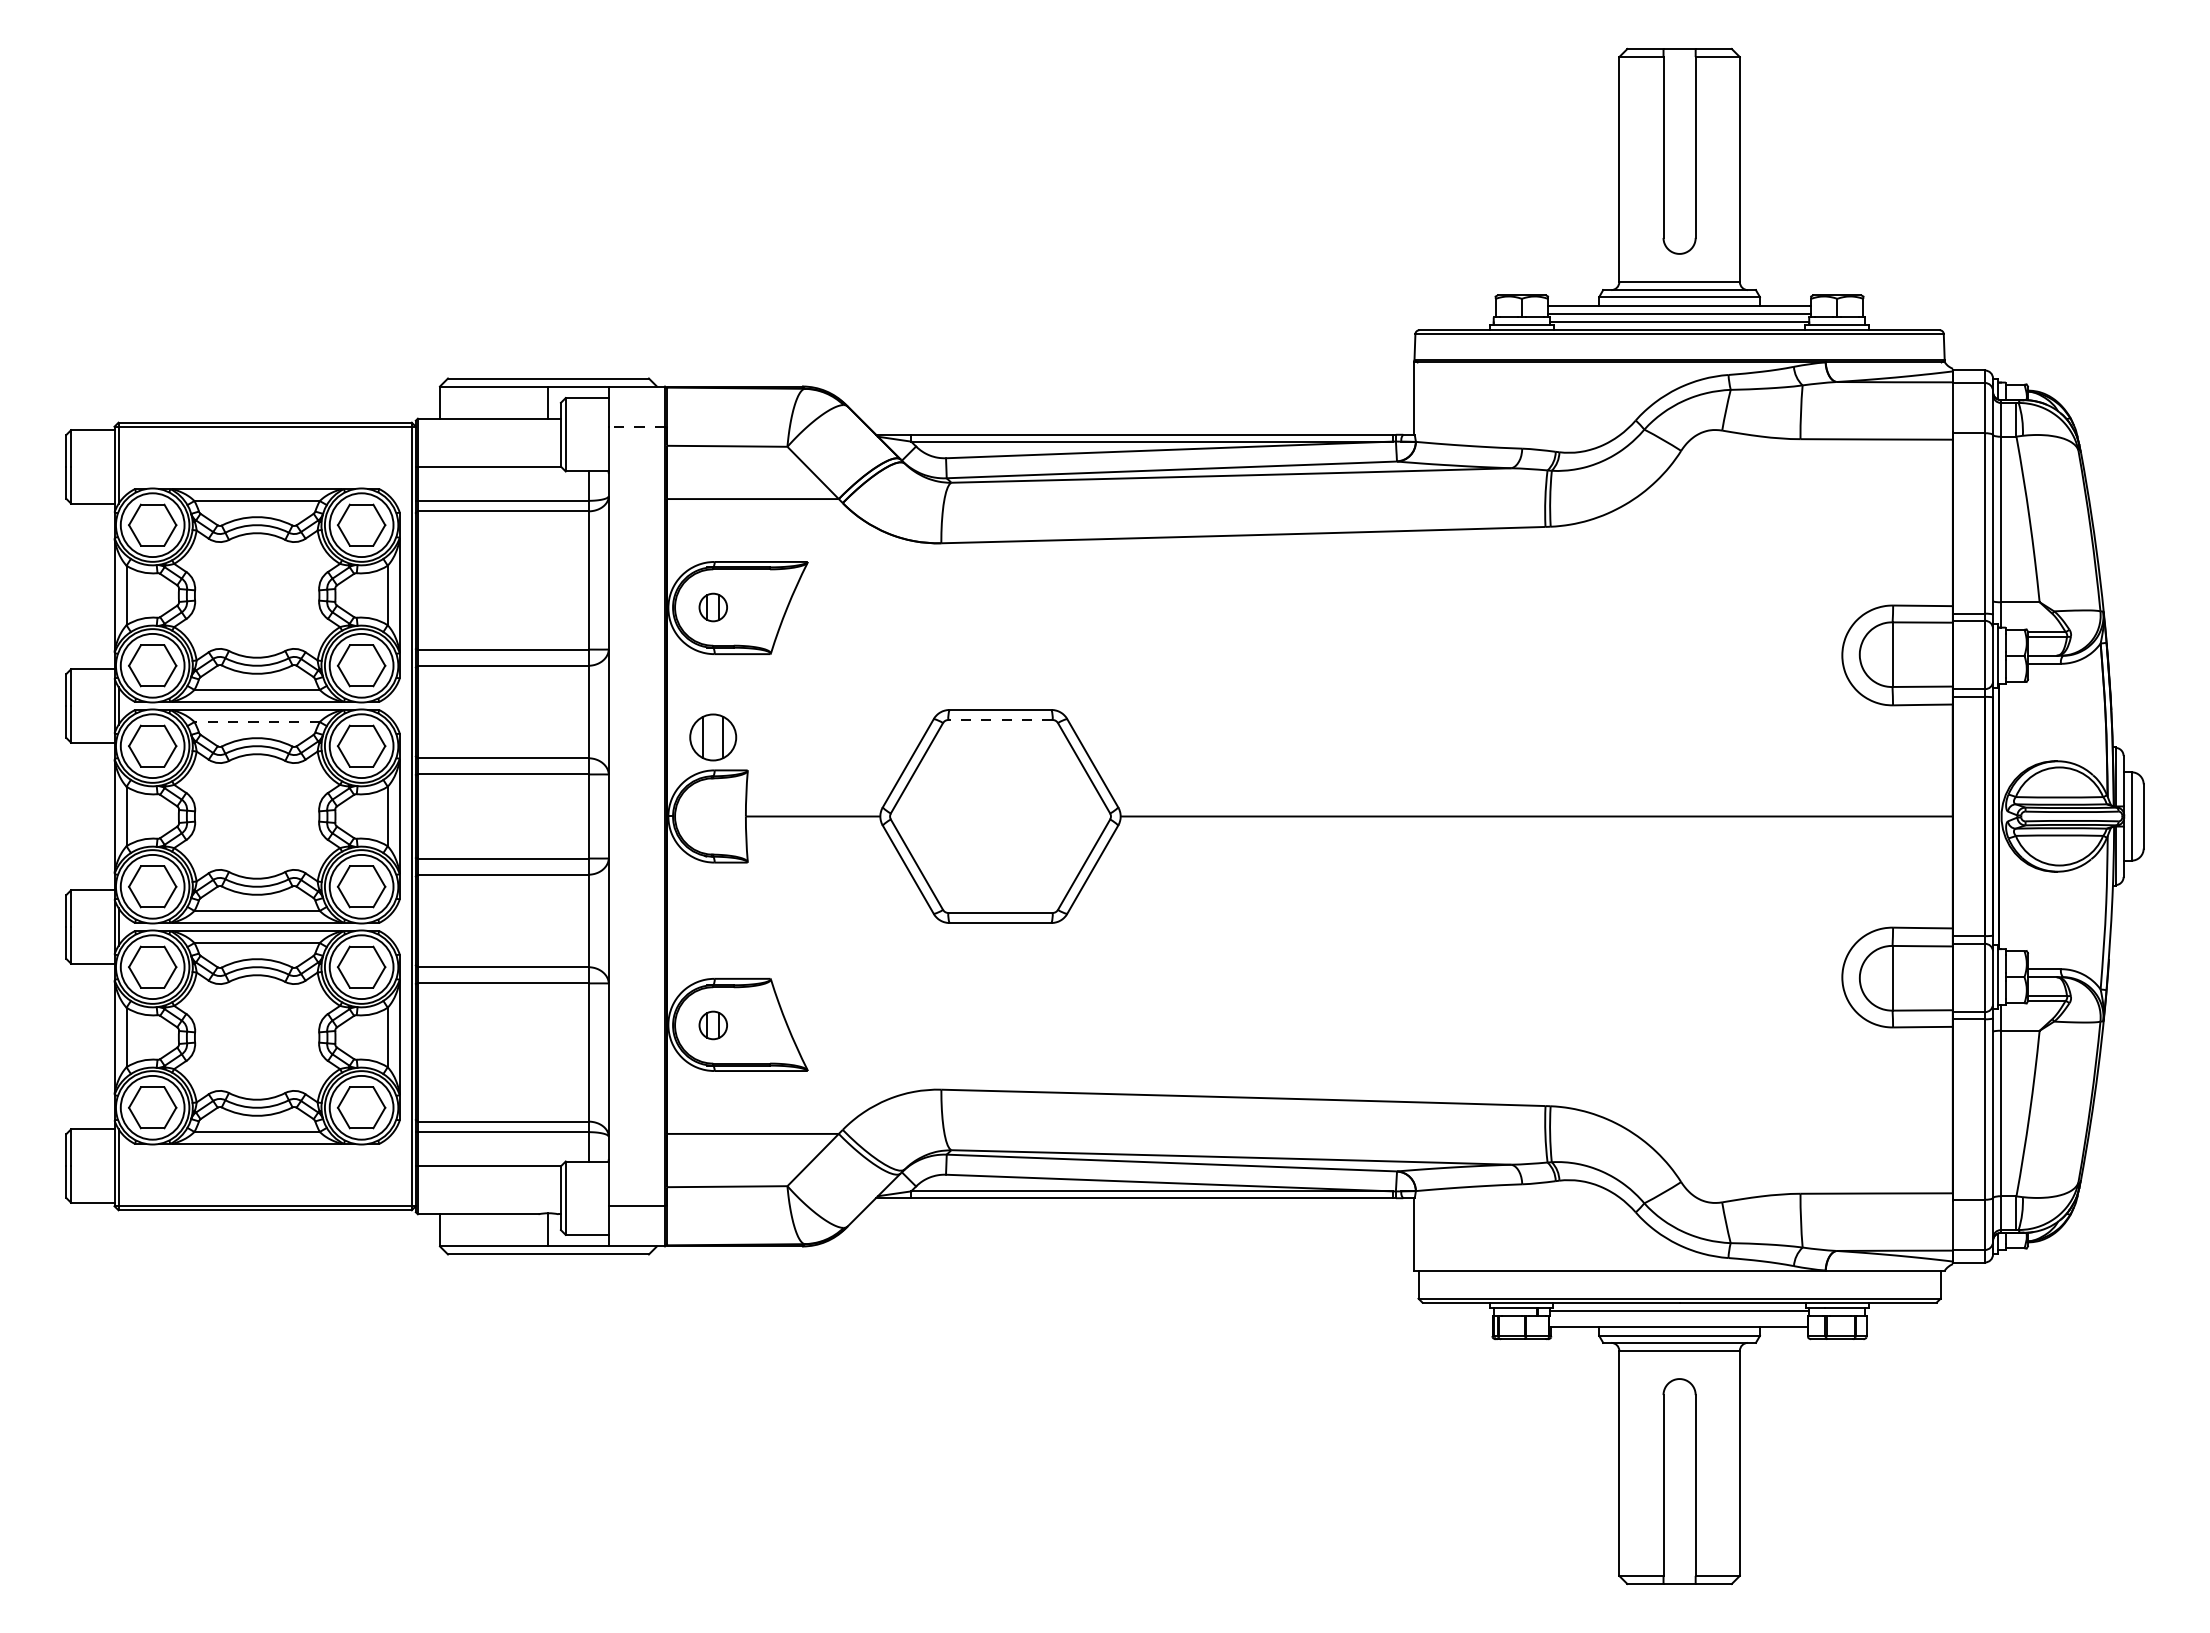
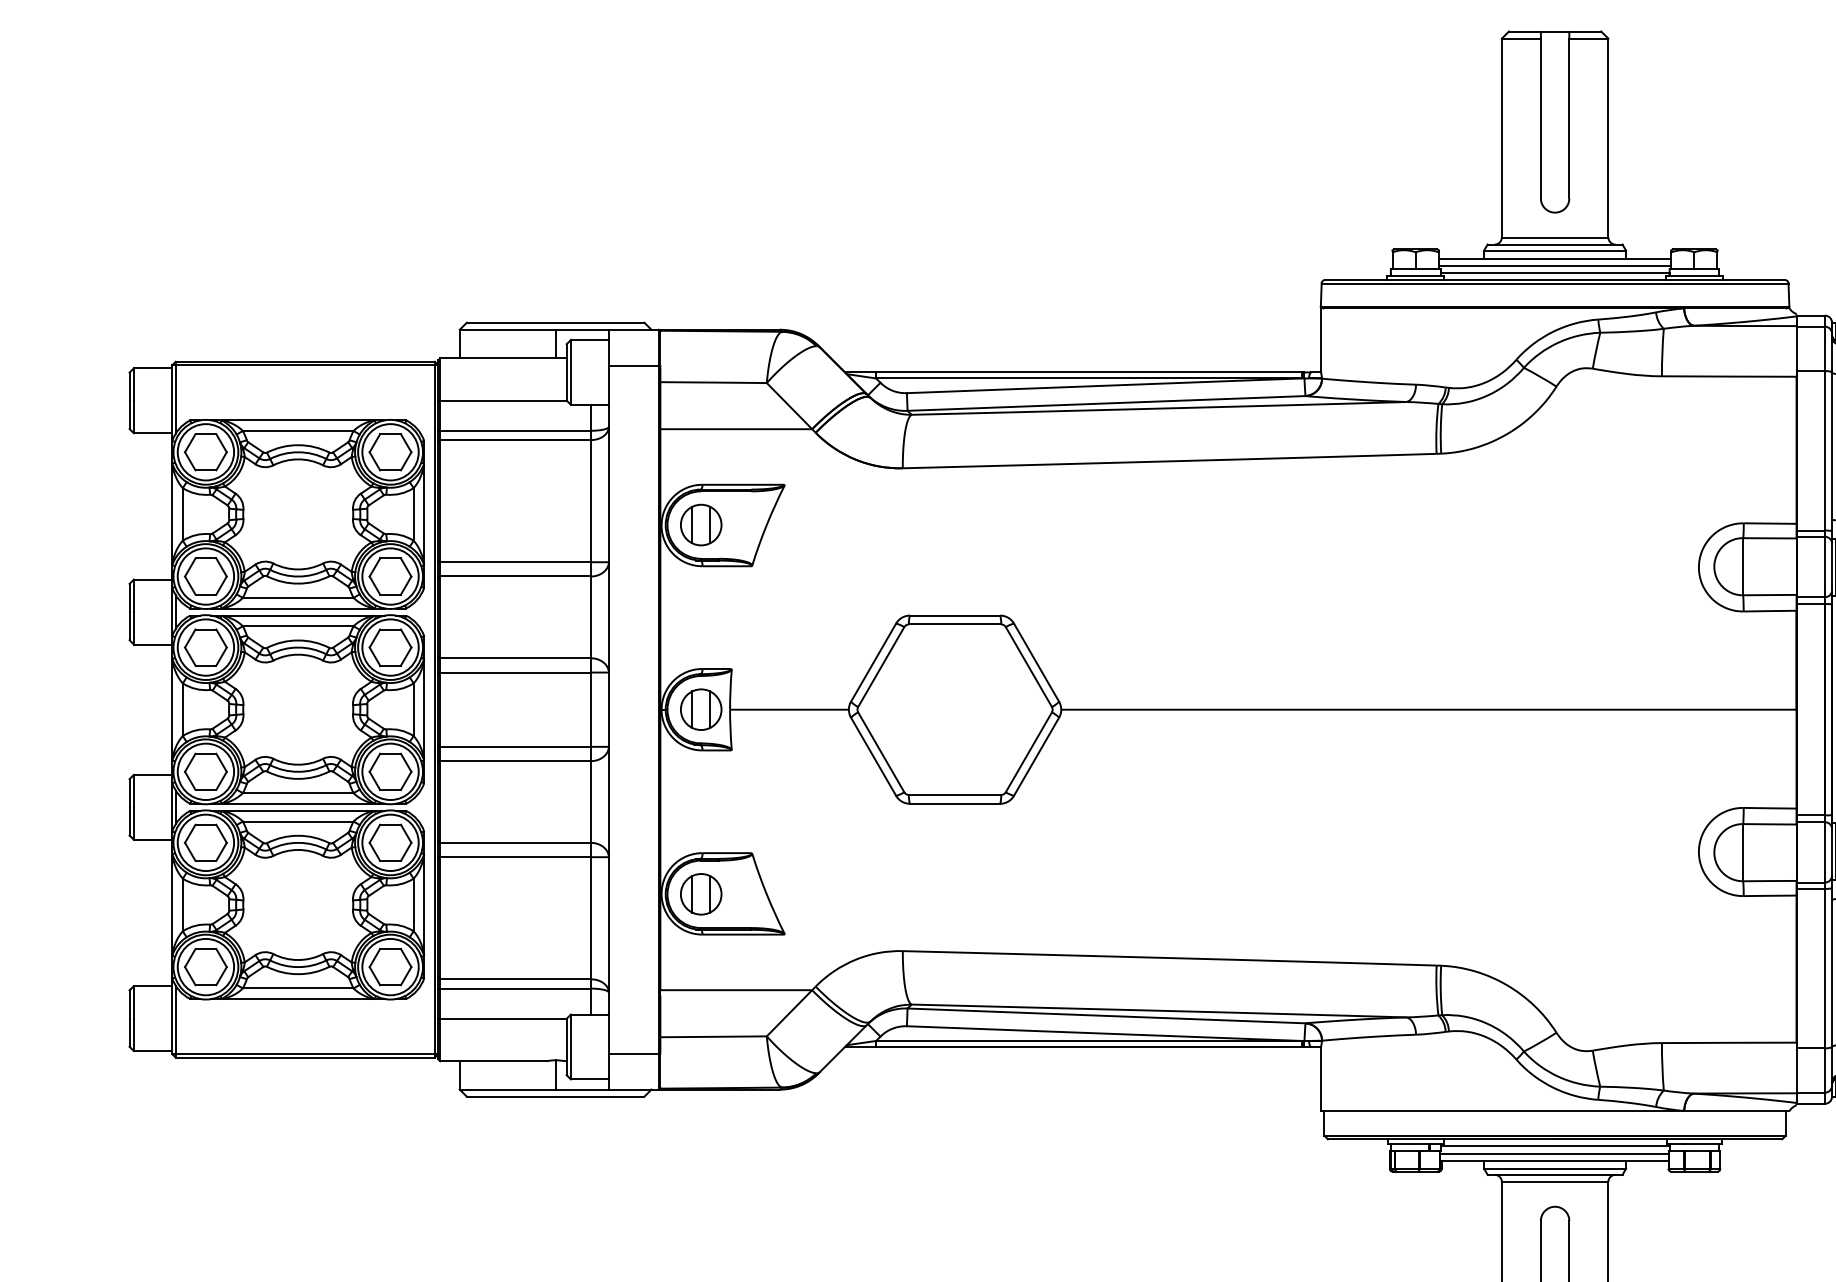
line: (636, 427) -> (633, 365), dashed -> solid
part: (713, 607) -> (701, 525), size x1.67
line: (1000, 720) -> (955, 624), dashed -> solid
line: (257, 722) -> (298, 626), dashed -> solid
part: (713, 737) -> (701, 709), moved
part: (713, 1025) -> (701, 894), size x1.67
line: (1678, 1318) -> (1554, 1153), added

